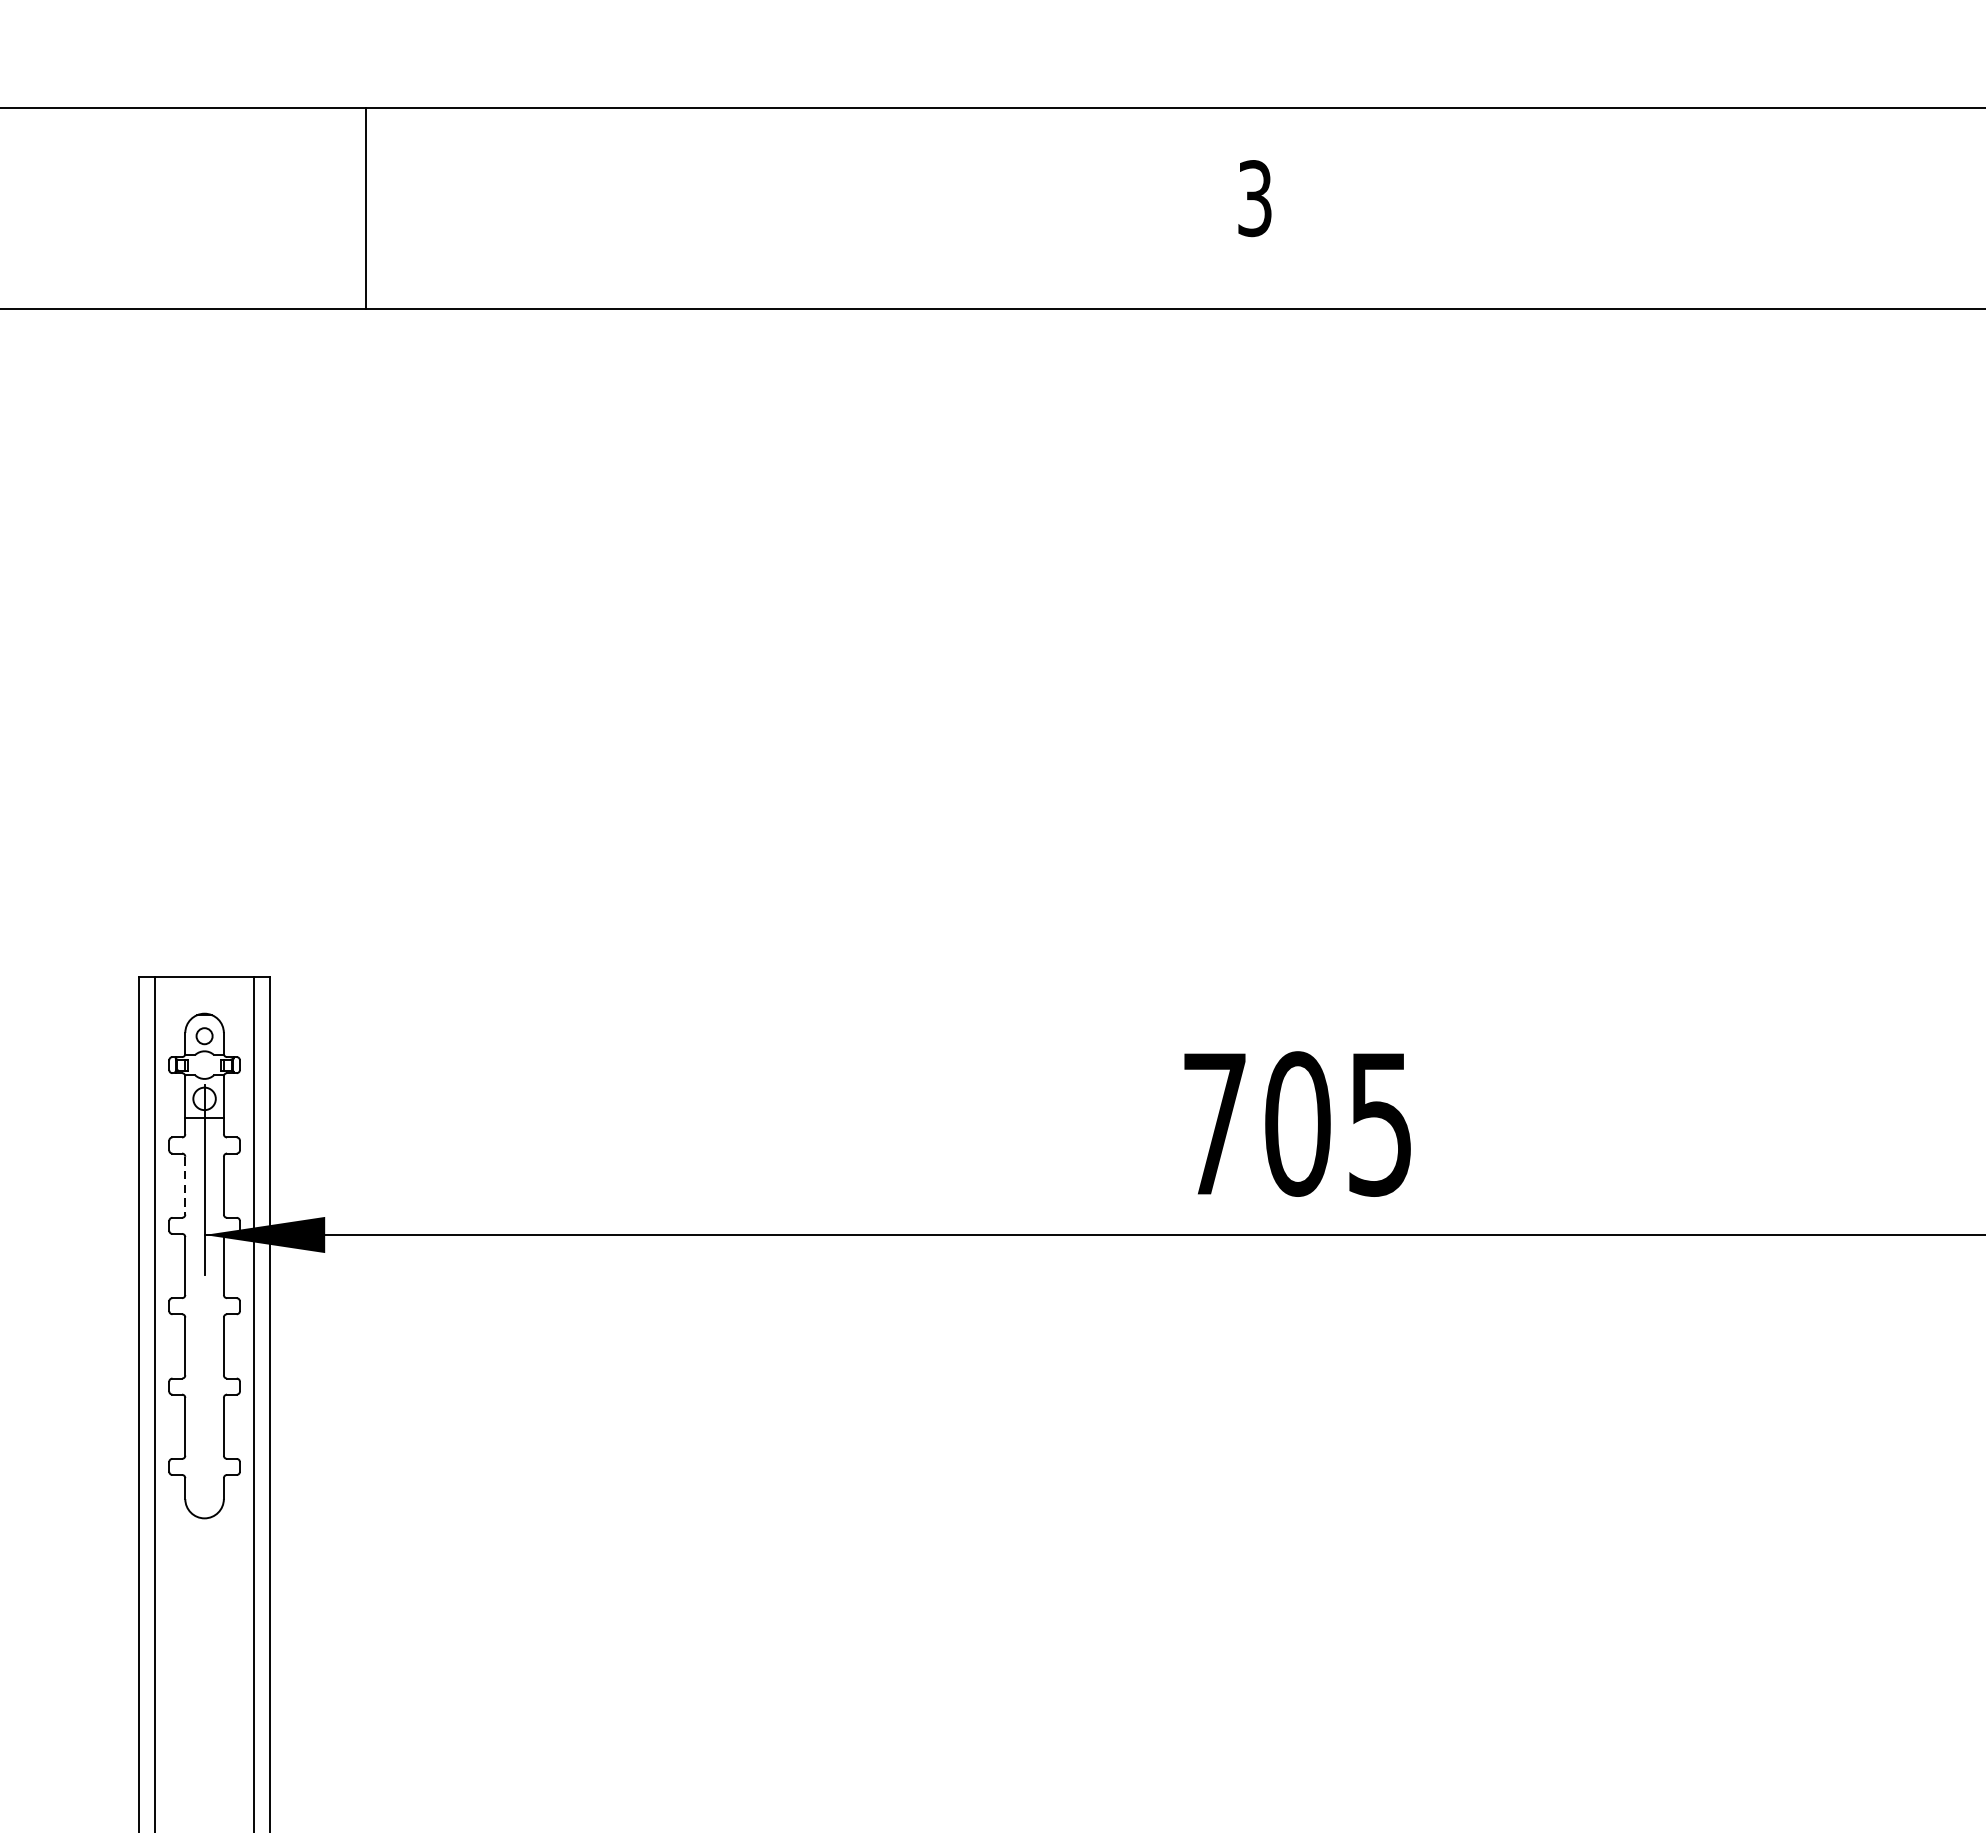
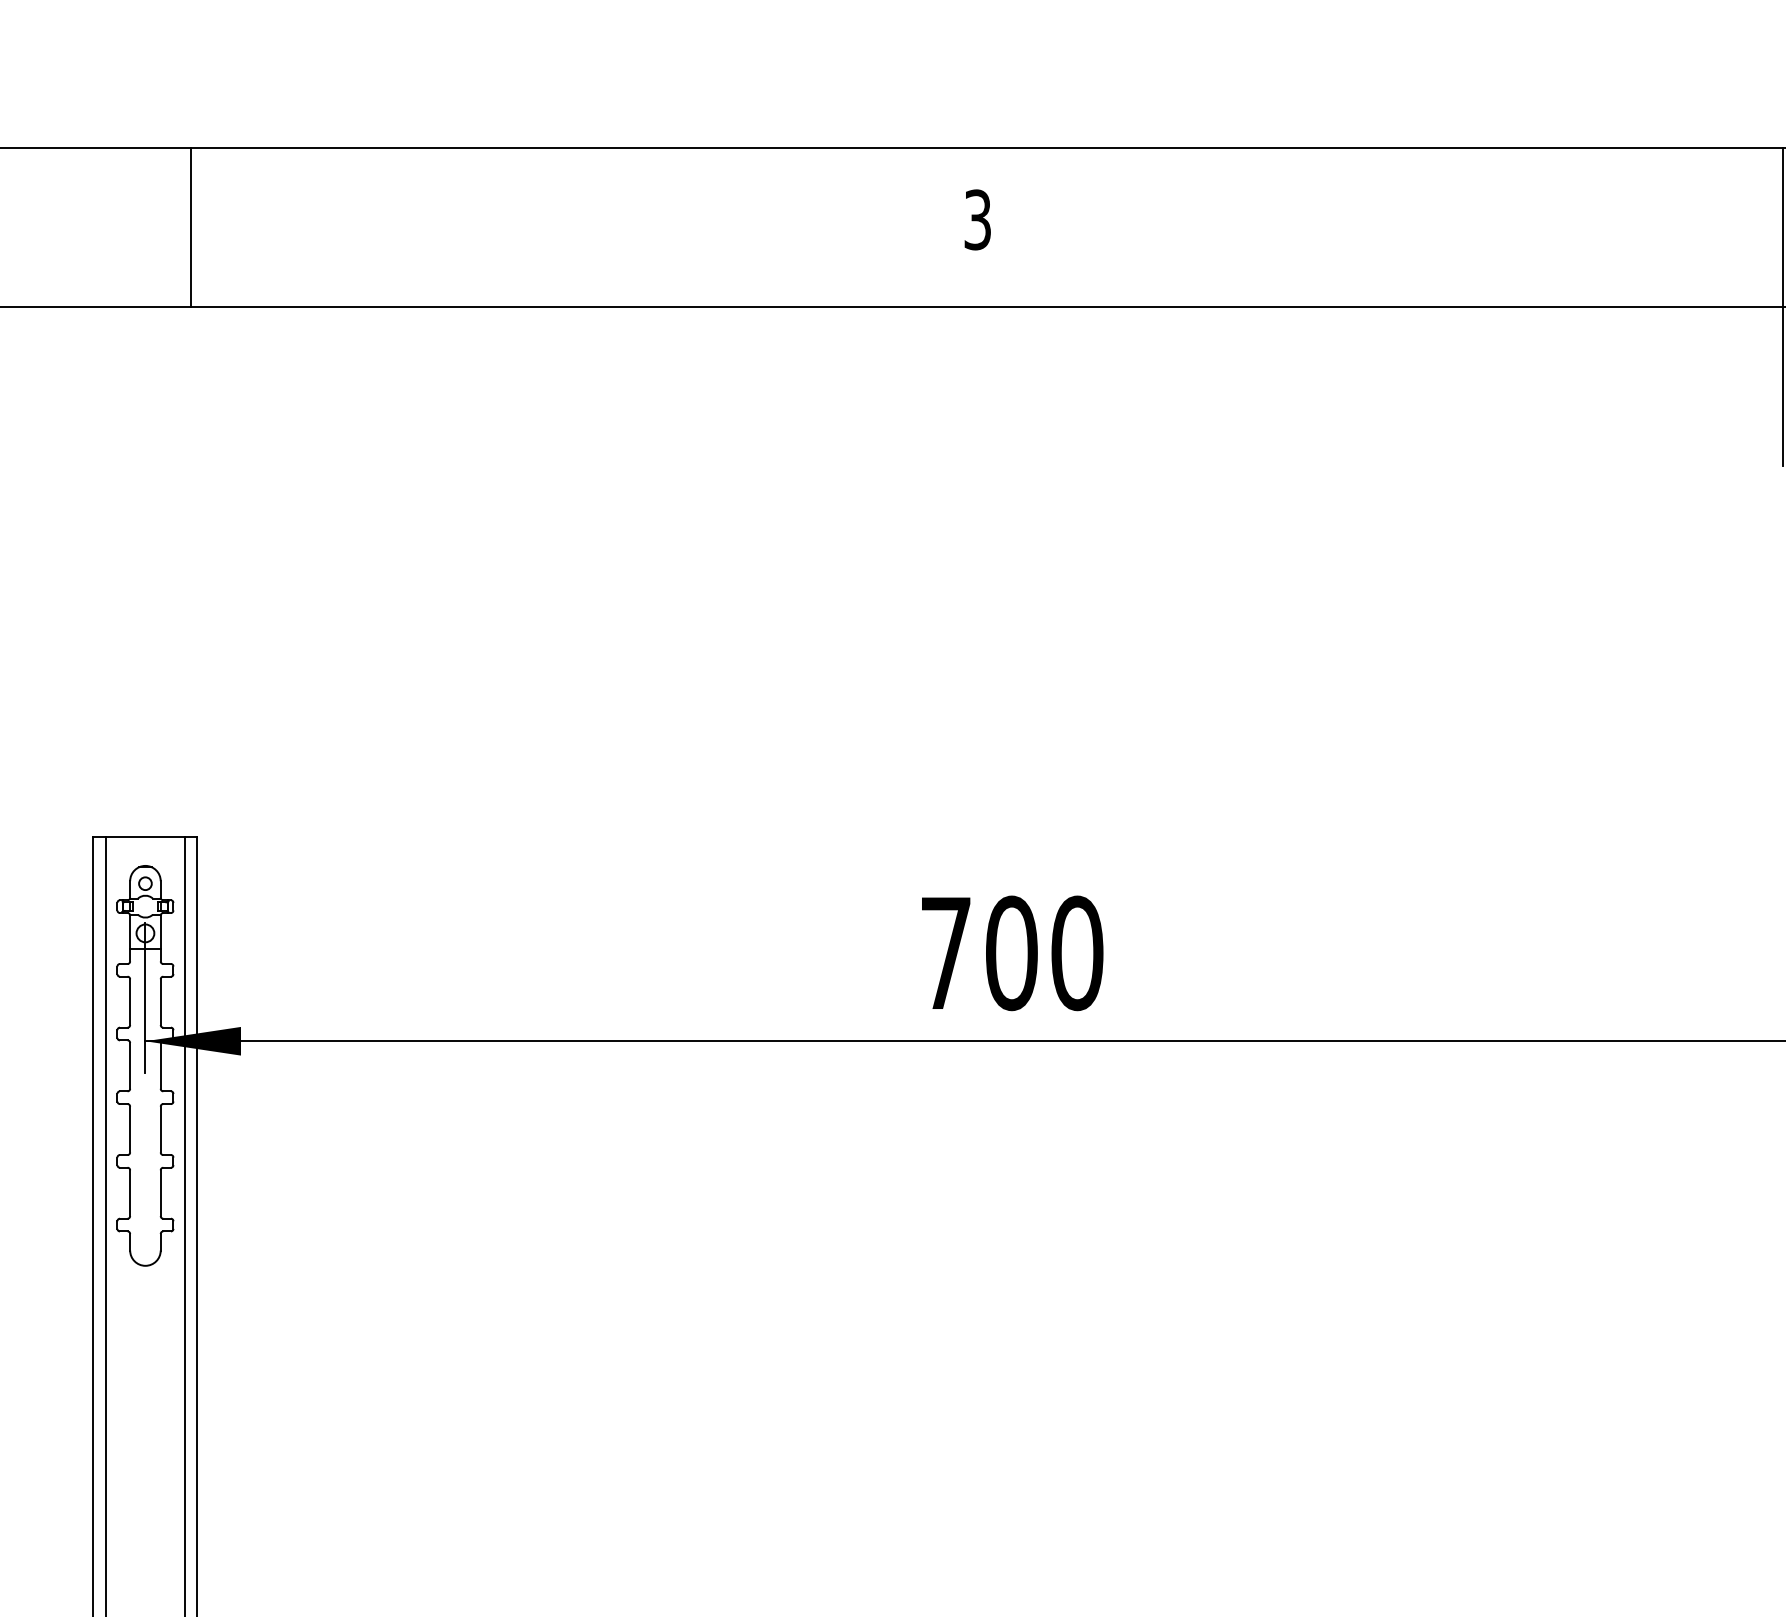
line: (366, 208) -> (191, 227), moved
text: (1380, 1124) -> (1077, 953), 705 -> 700
line: (185, 1186) -> (130, 1002), dashed -> solid

